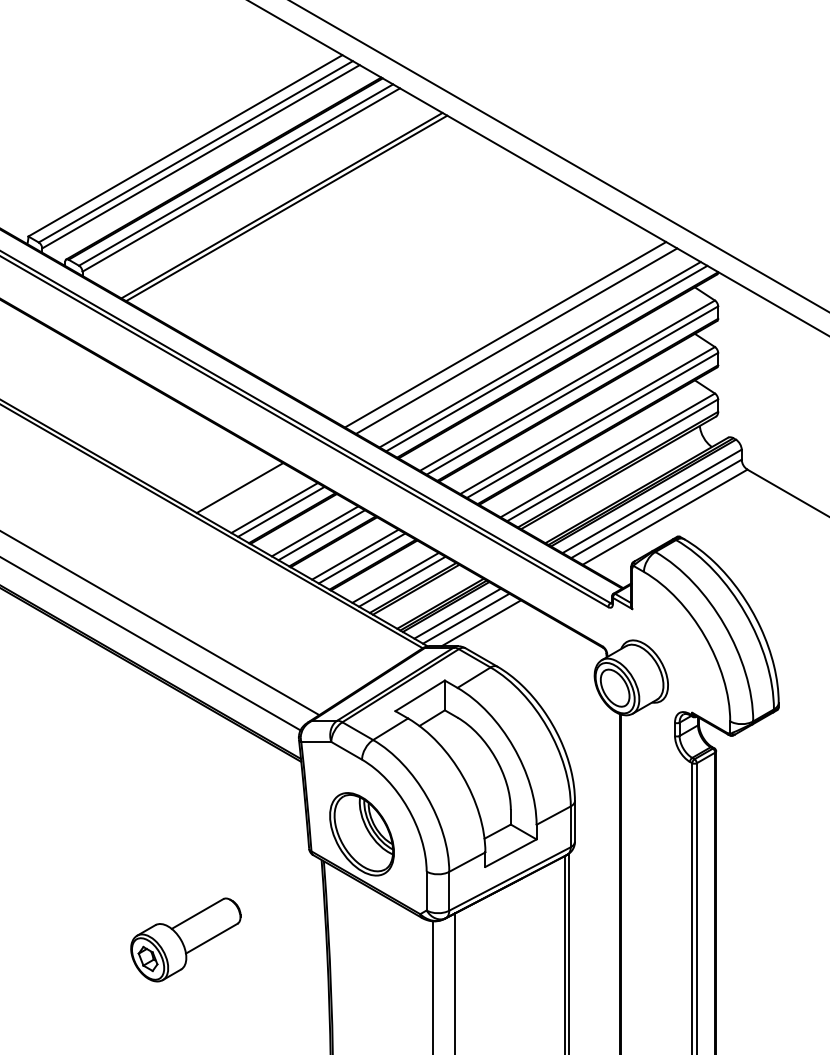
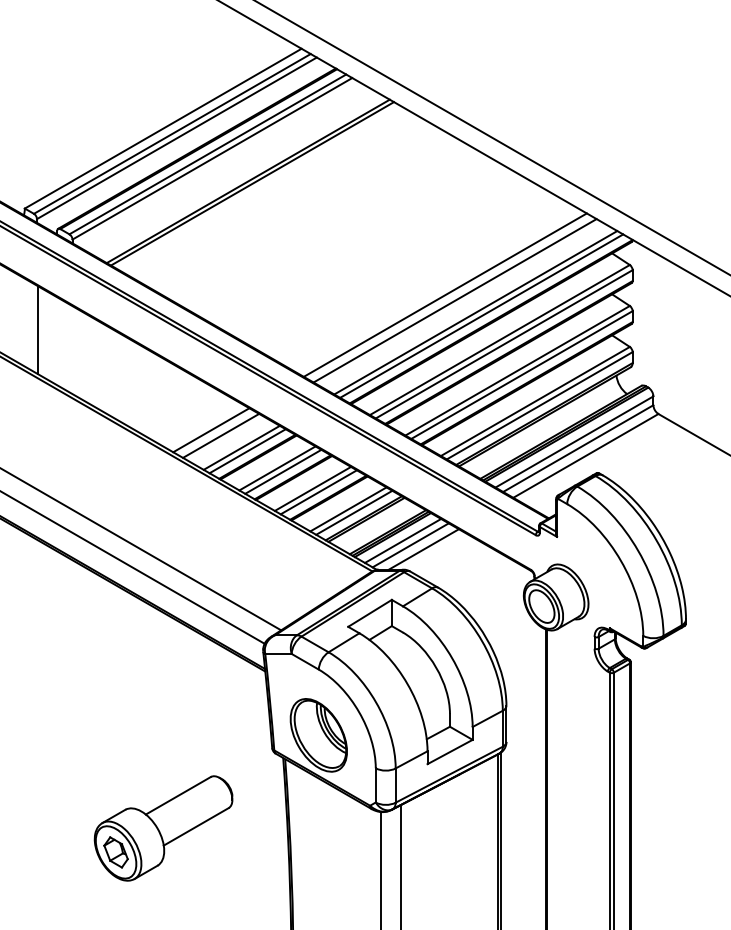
line: (43, 374) -> (38, 330), added
line: (251, 494) -> (221, 435), added
part: (185, 939) -> (163, 828), size x1.43

